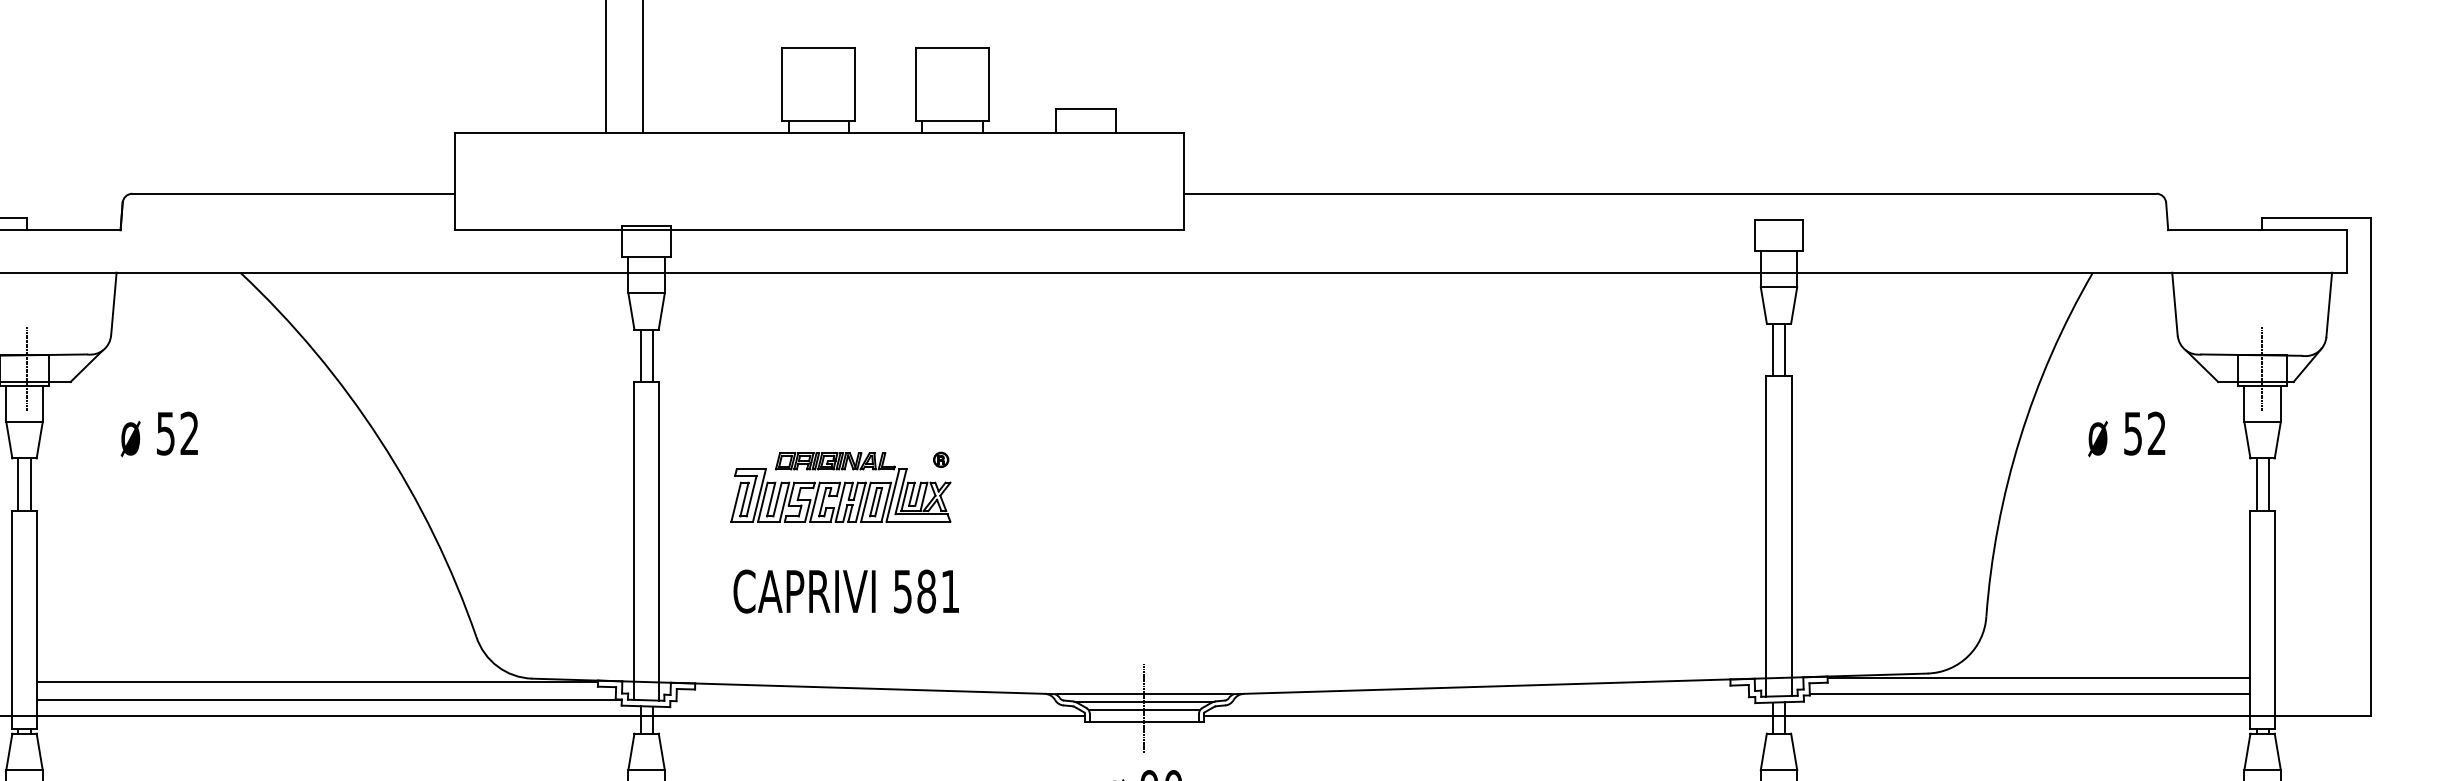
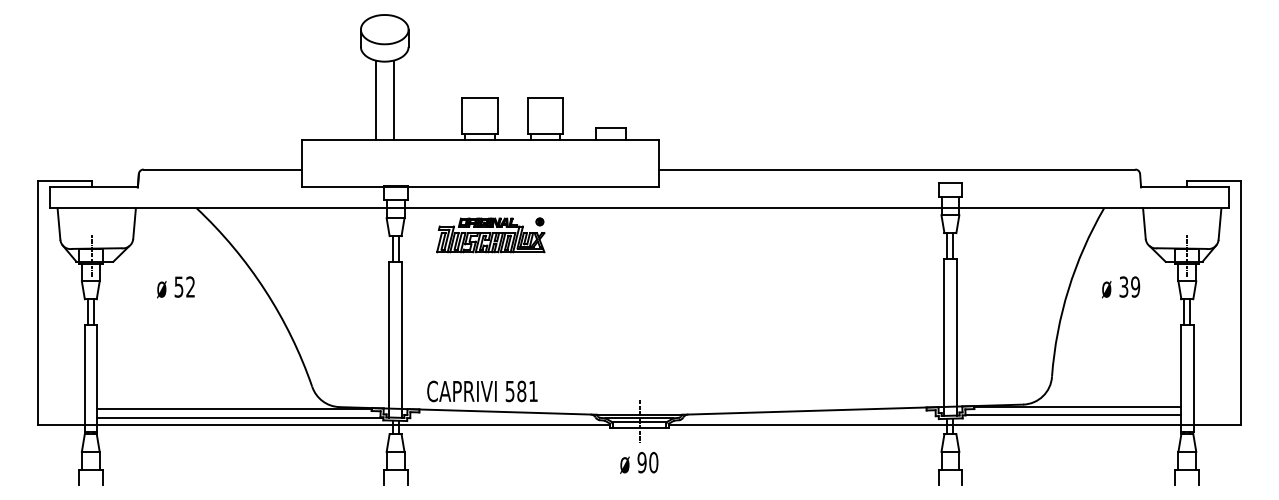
text: (2146, 432) -> (1130, 286), 52 -> 39
text: (158, 434) -> (175, 287), moved
part: (840, 487) -> (490, 235), moved
text: (846, 591) -> (482, 391), moved

